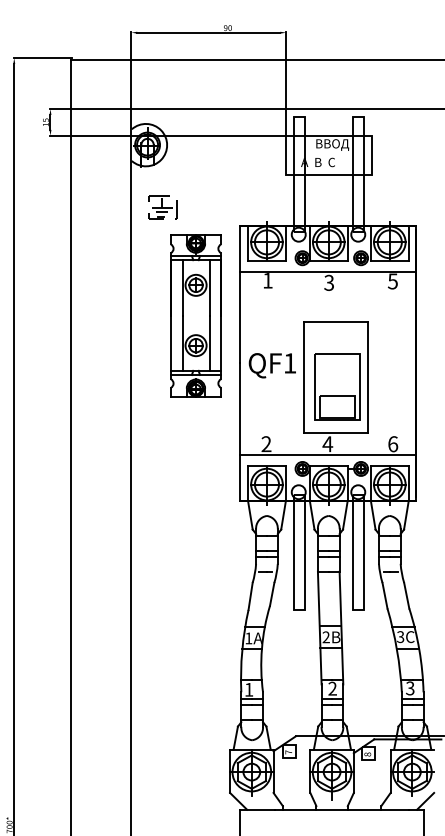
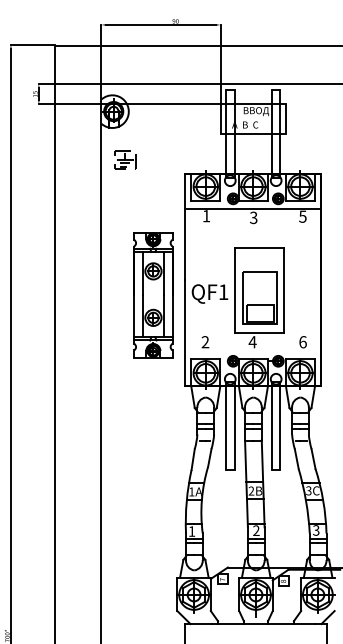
part: (195, 315) -> (152, 294), moved
text: (271, 365) -> (209, 293), moved
line: (327, 455) -> (252, 350), removed

